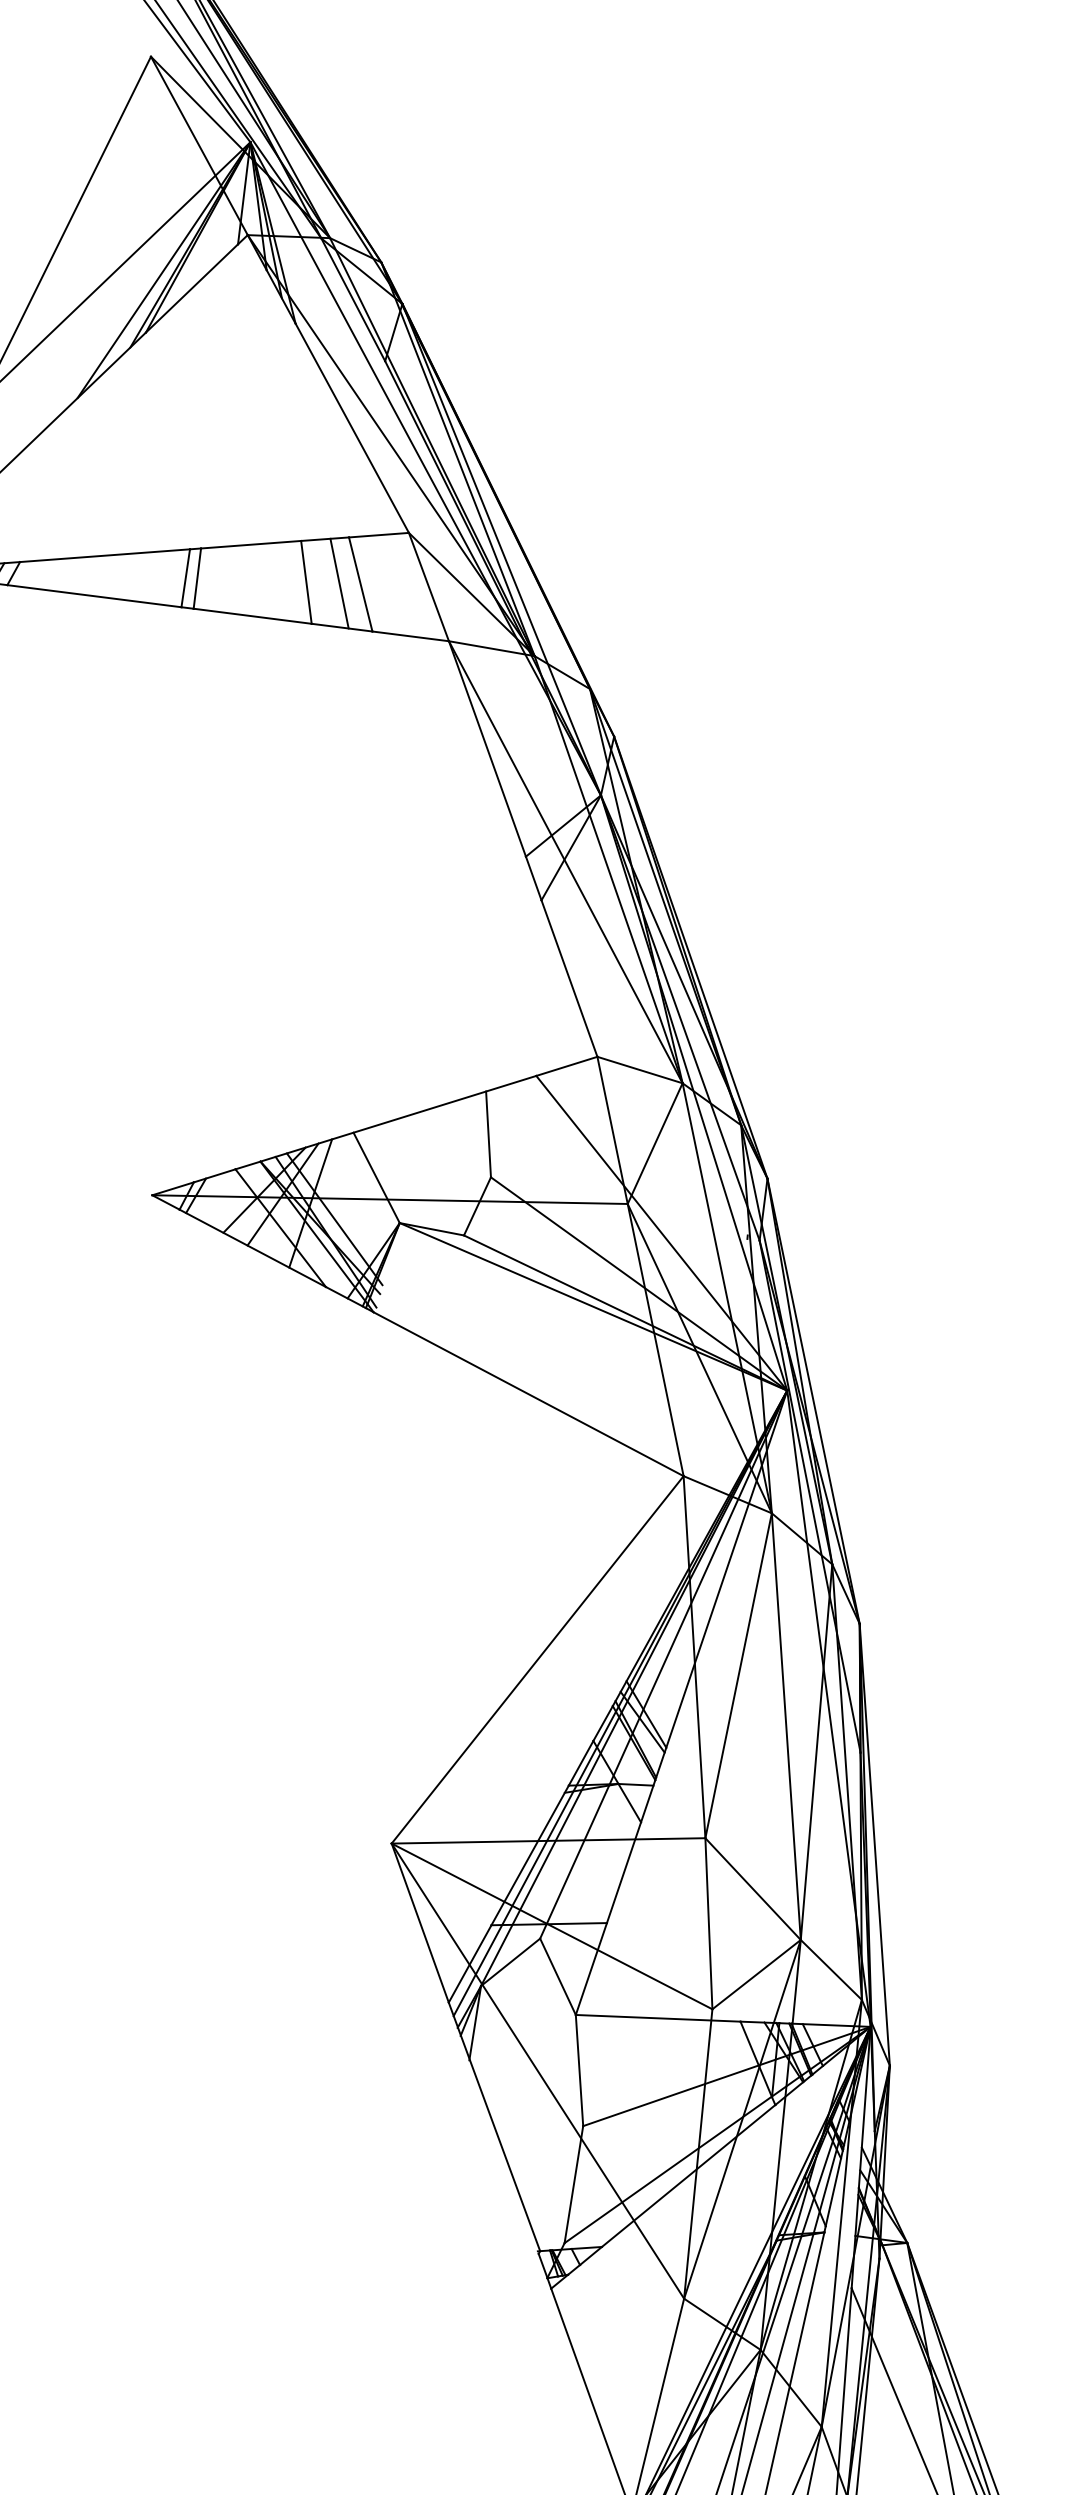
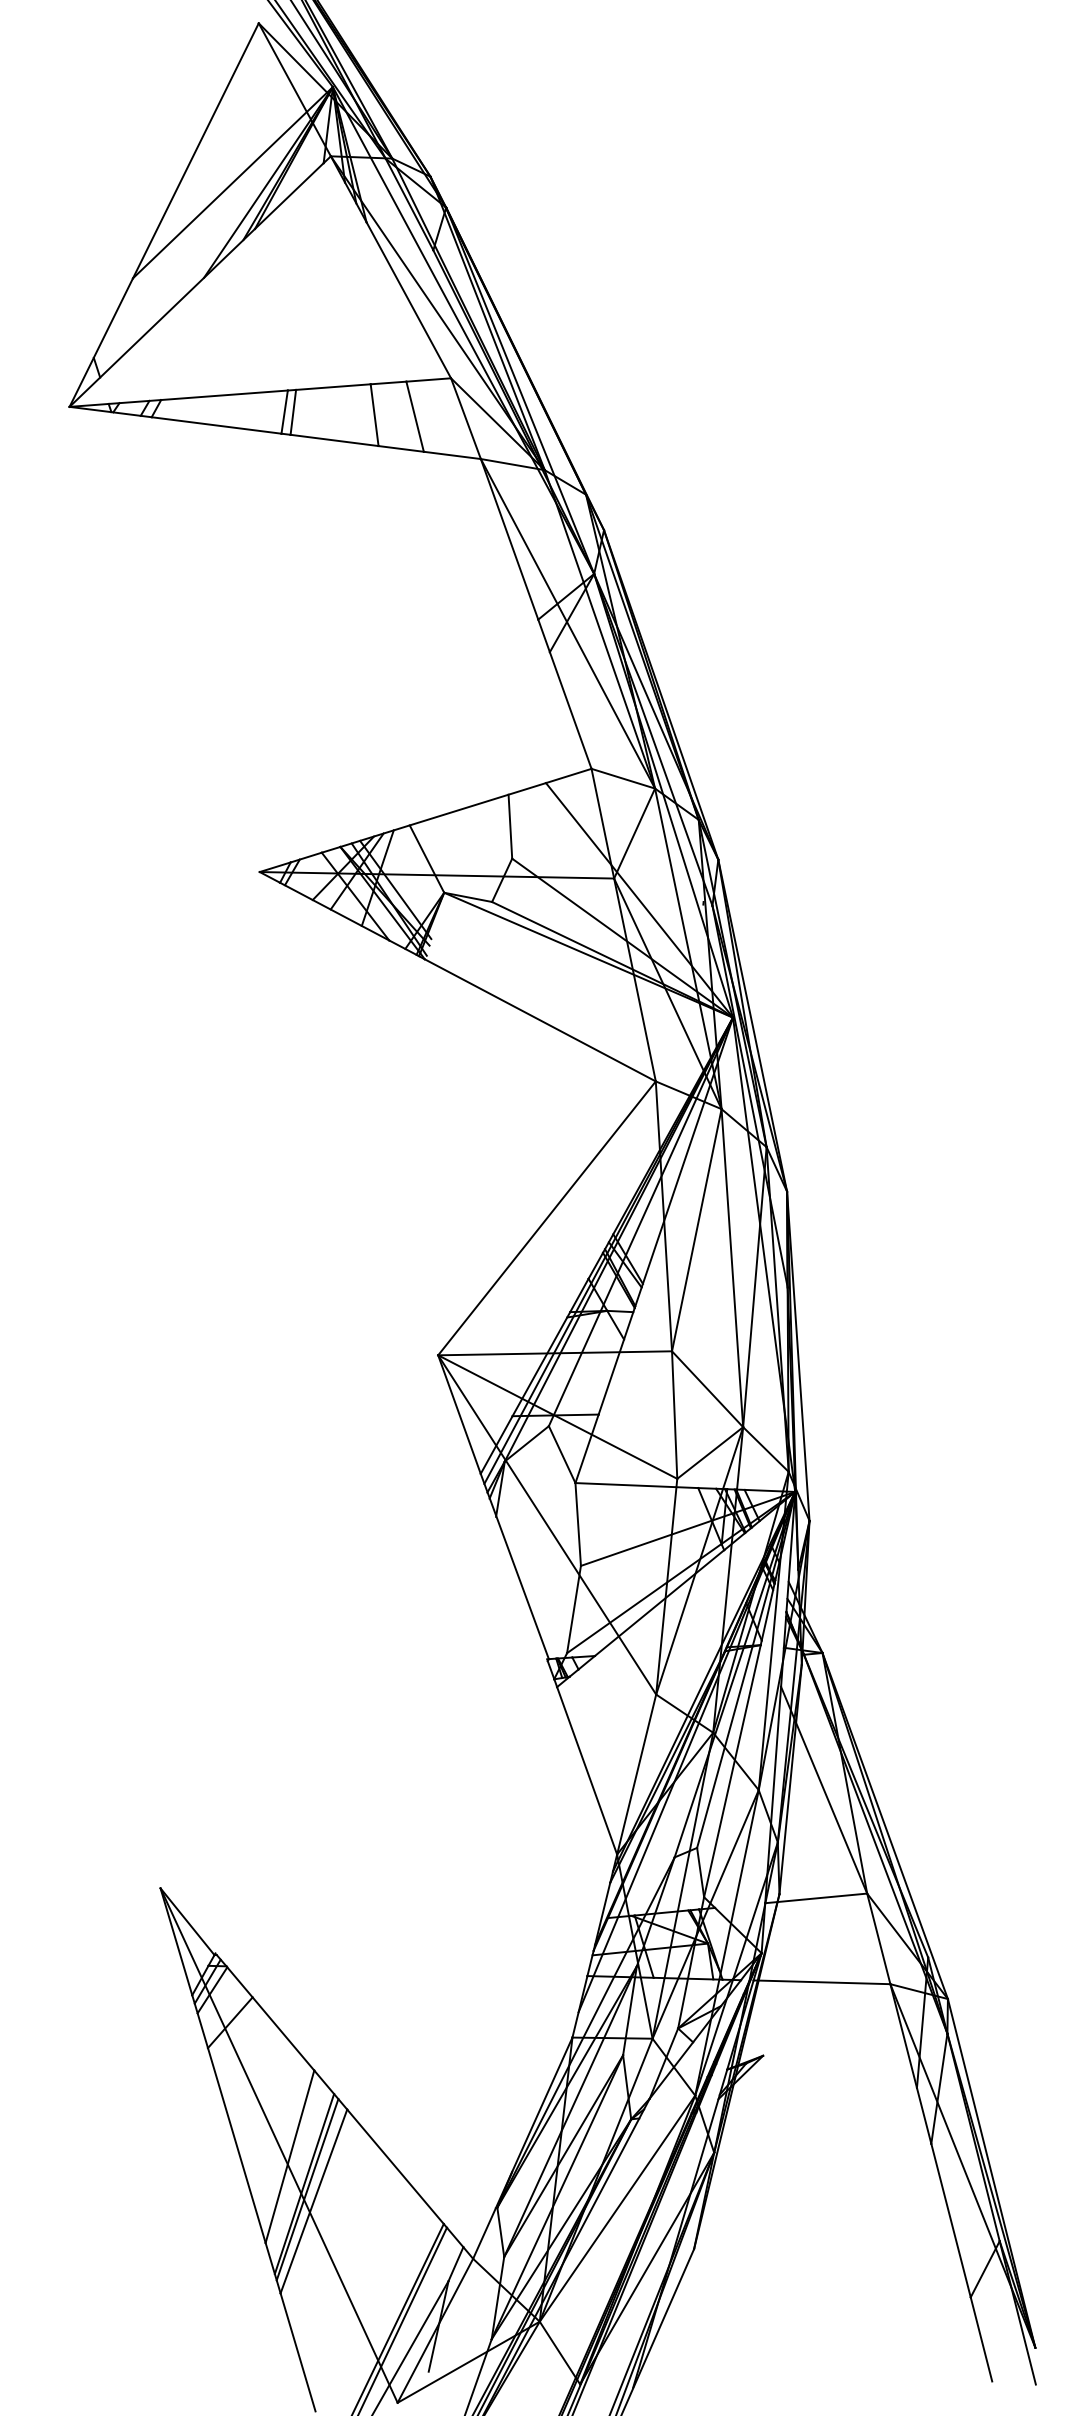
line: (339, 582) -> (399, 415), removed

